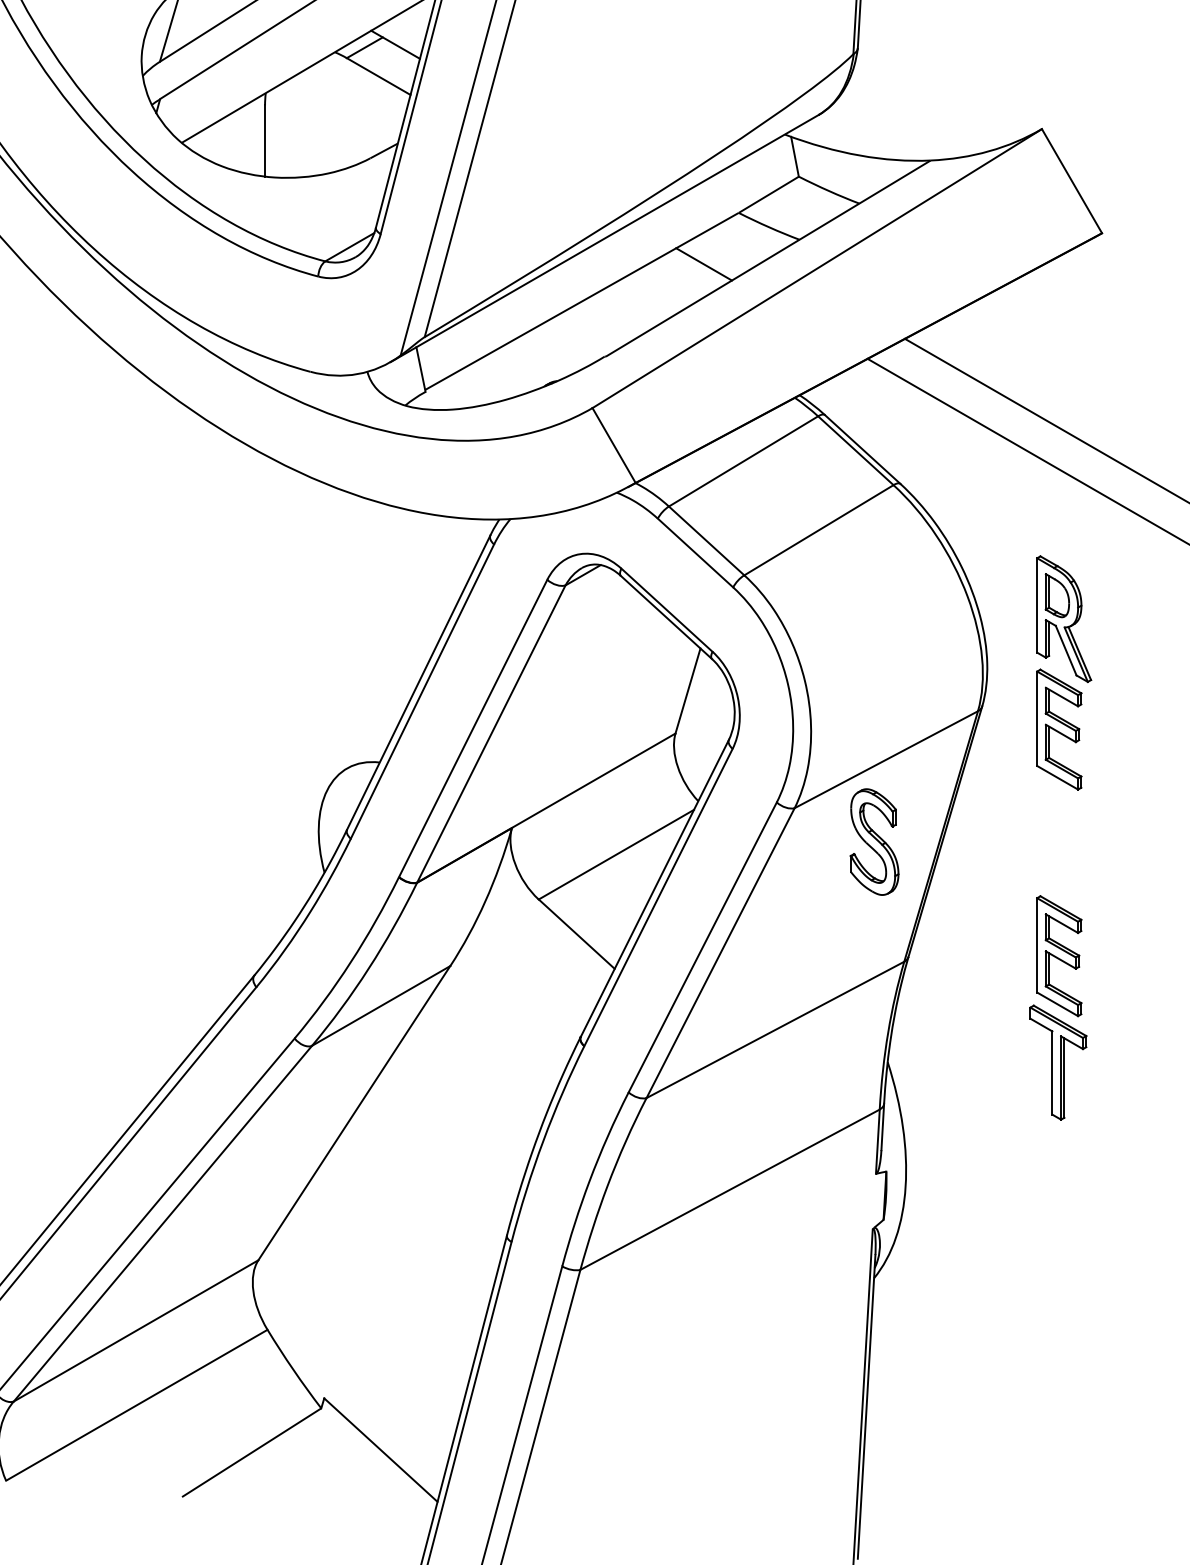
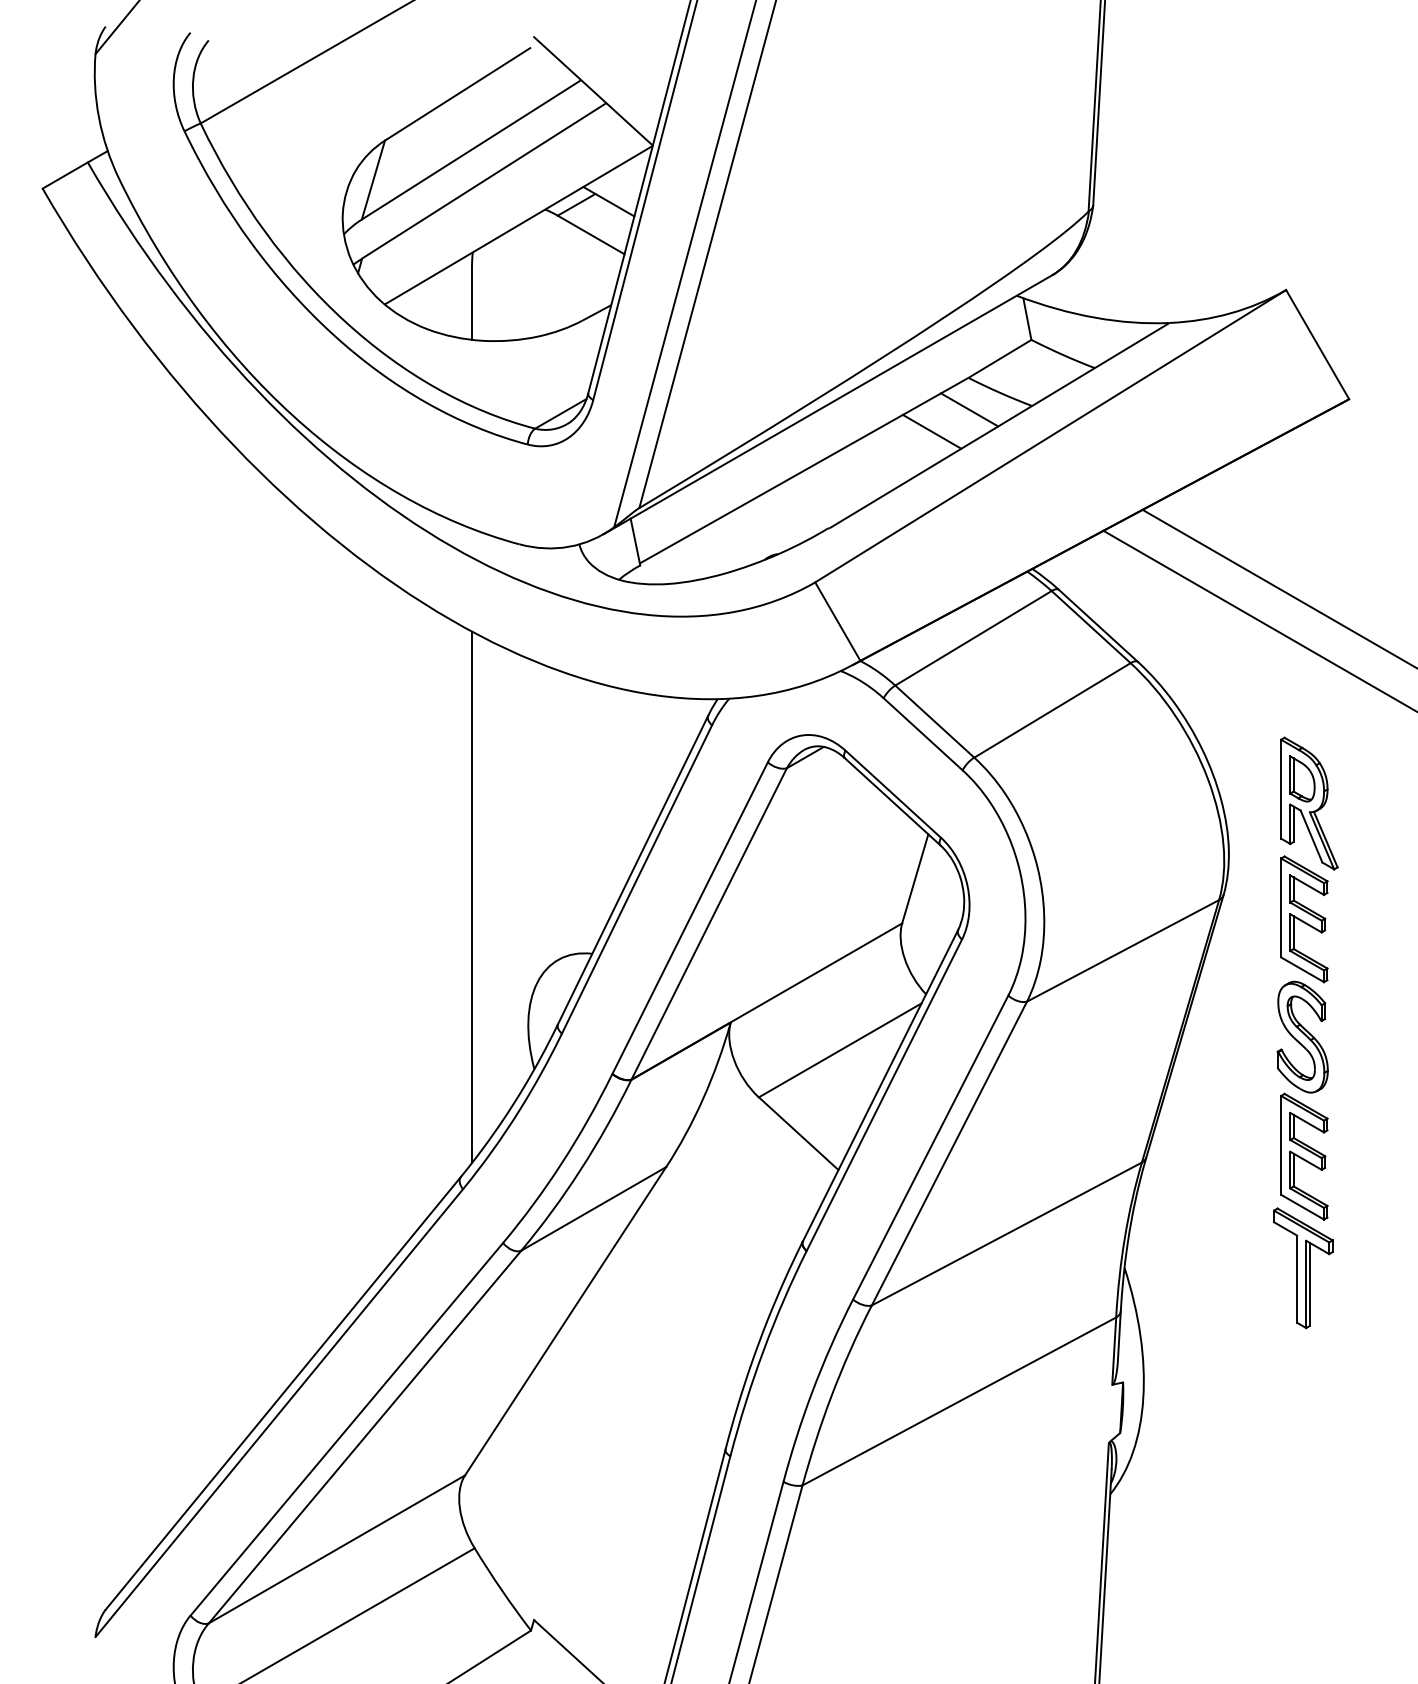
line: (739, 243) -> (969, 409), added
line: (265, 707) -> (472, 896), added
part: (874, 841) -> (1302, 1036), moved

